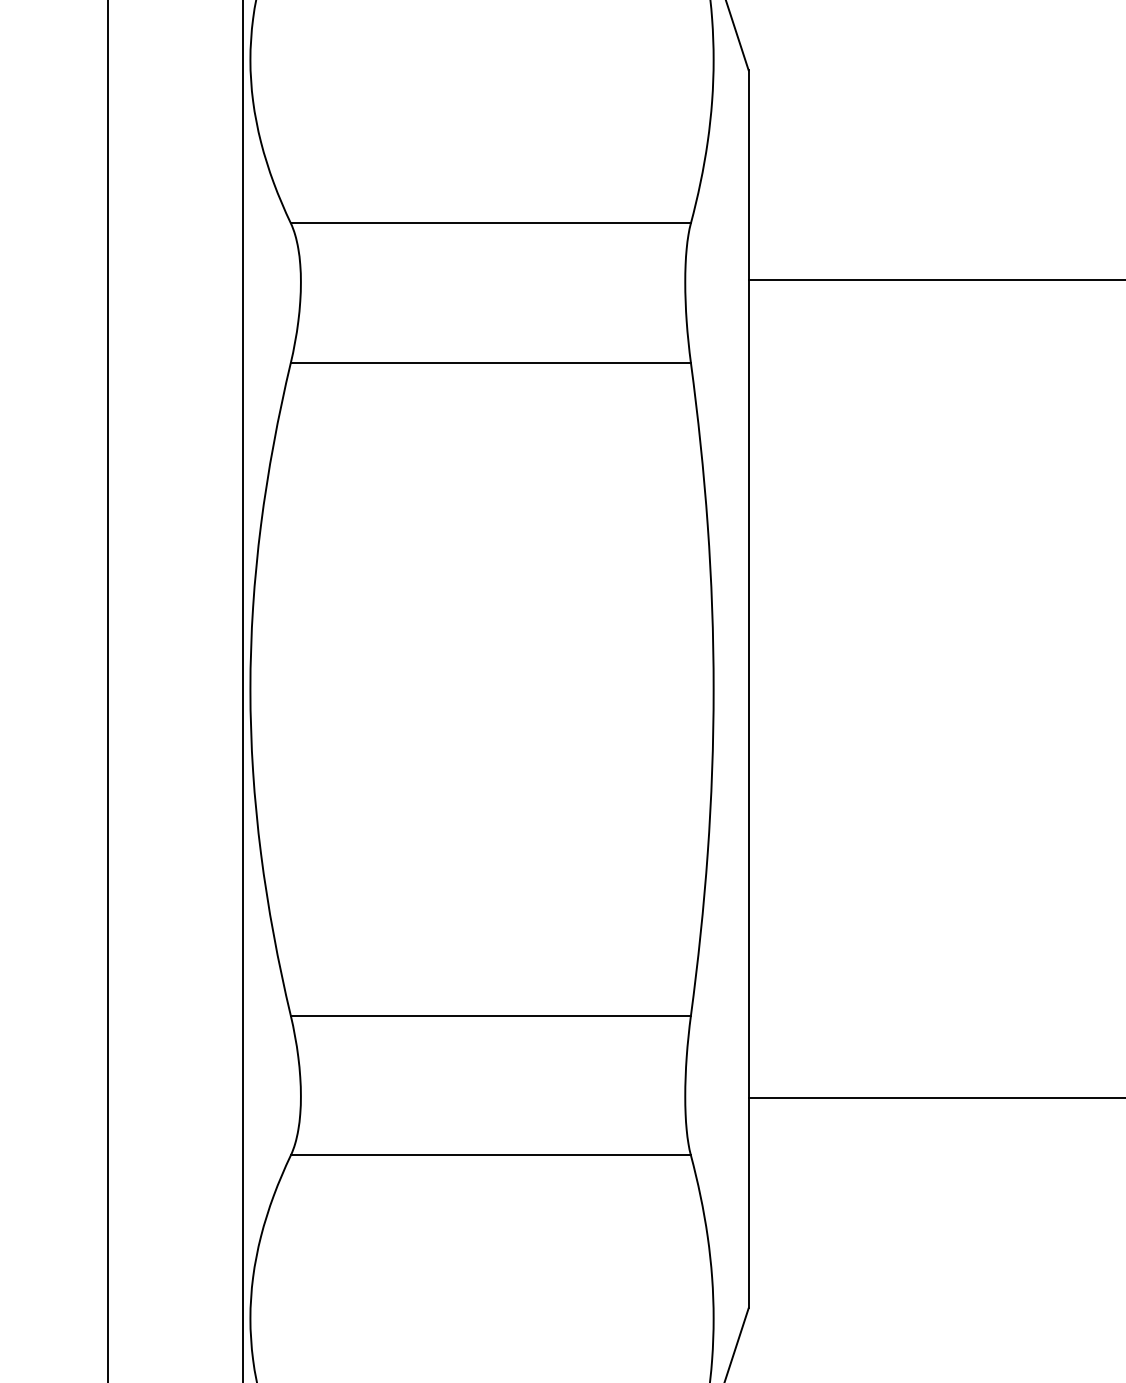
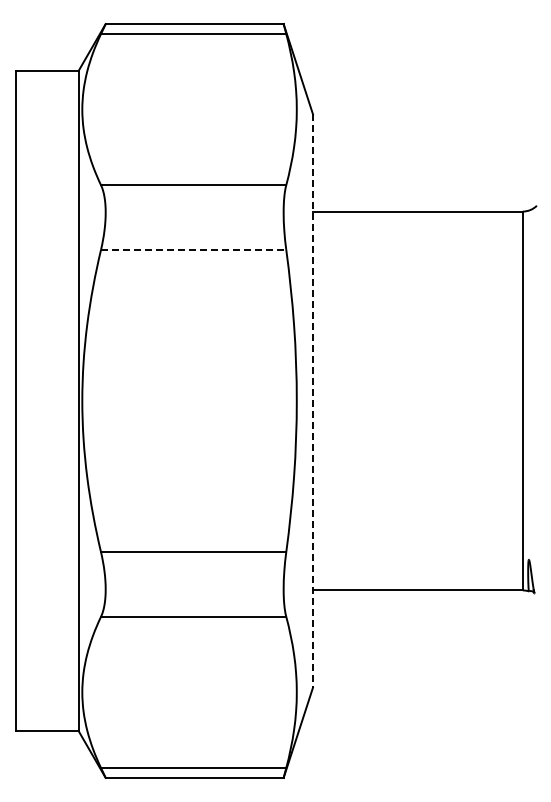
line: (490, 362) -> (193, 249), solid -> dashed
line: (749, 690) -> (313, 401), solid -> dashed

